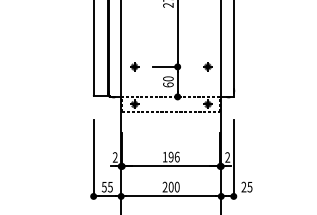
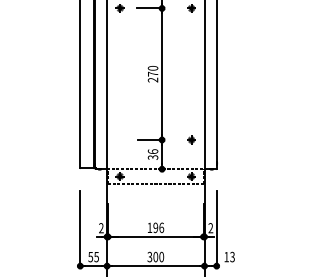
part: (133, 66) -> (119, 139), removed
text: (167, 81) -> (152, 154), 60 -> 36
text: (246, 186) -> (229, 256), 25 -> 13
text: (164, 187) -> (149, 257), 200 -> 300

